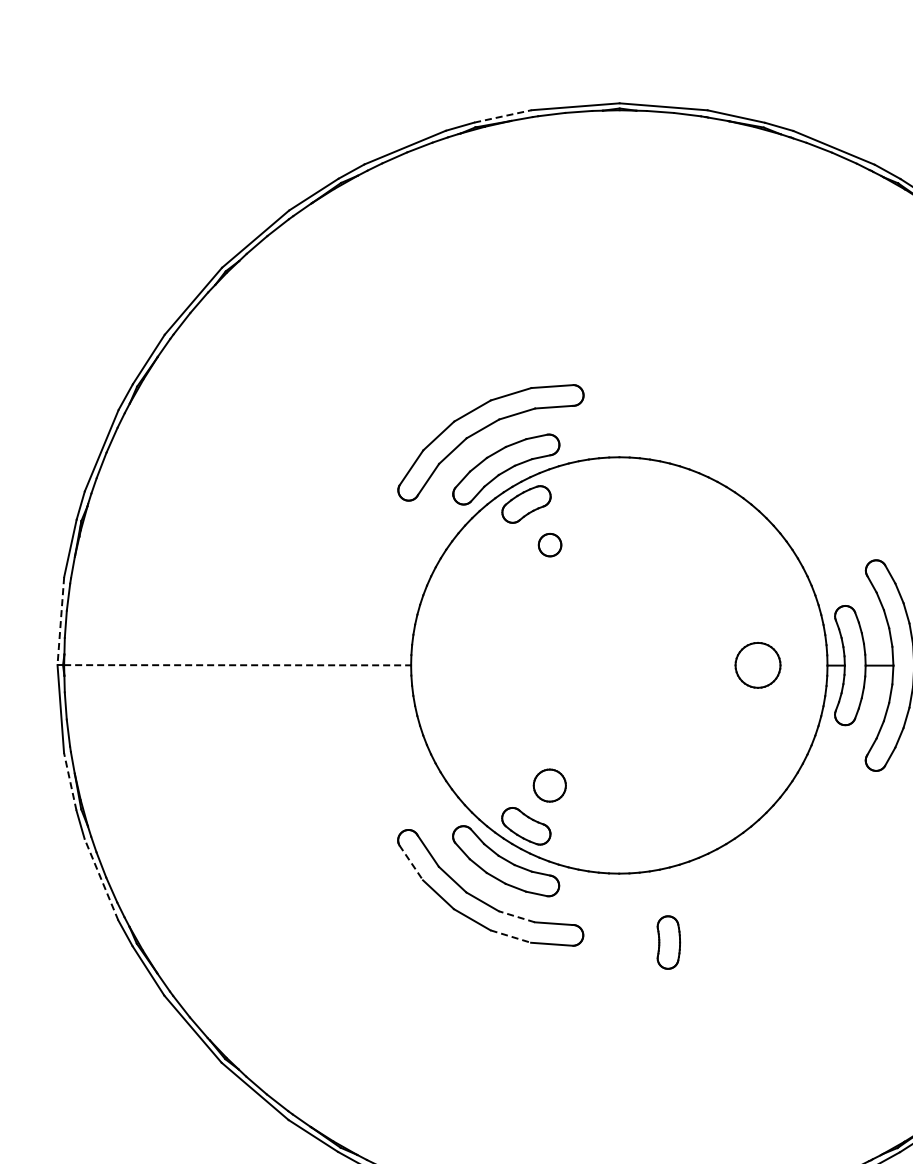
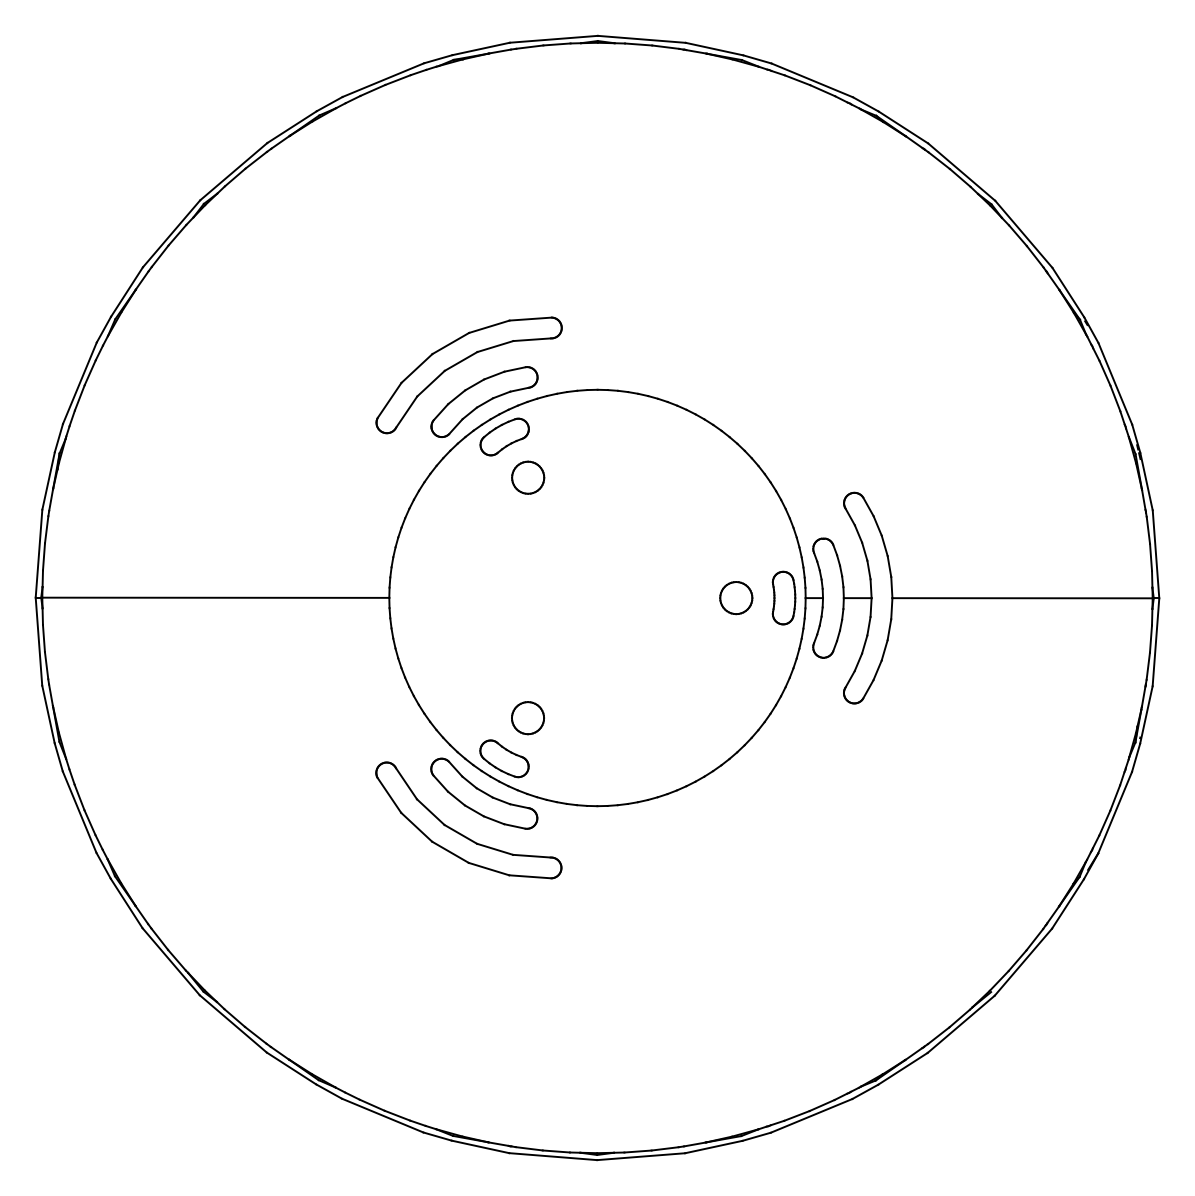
line: (503, 115) -> (481, 48), dashed -> solid
part: (550, 544) -> (528, 477), size x1.43
line: (60, 621) -> (38, 554), dashed -> solid
line: (238, 664) -> (216, 597), dashed -> solid
part: (758, 665) -> (736, 598), size x0.71
line: (70, 780) -> (48, 713), dashed -> solid
line: (411, 862) -> (389, 795), dashed -> solid
line: (101, 878) -> (79, 811), dashed -> solid
line: (517, 916) -> (495, 849), dashed -> solid
line: (511, 936) -> (489, 869), dashed -> solid
part: (668, 941) -> (783, 597), moved

